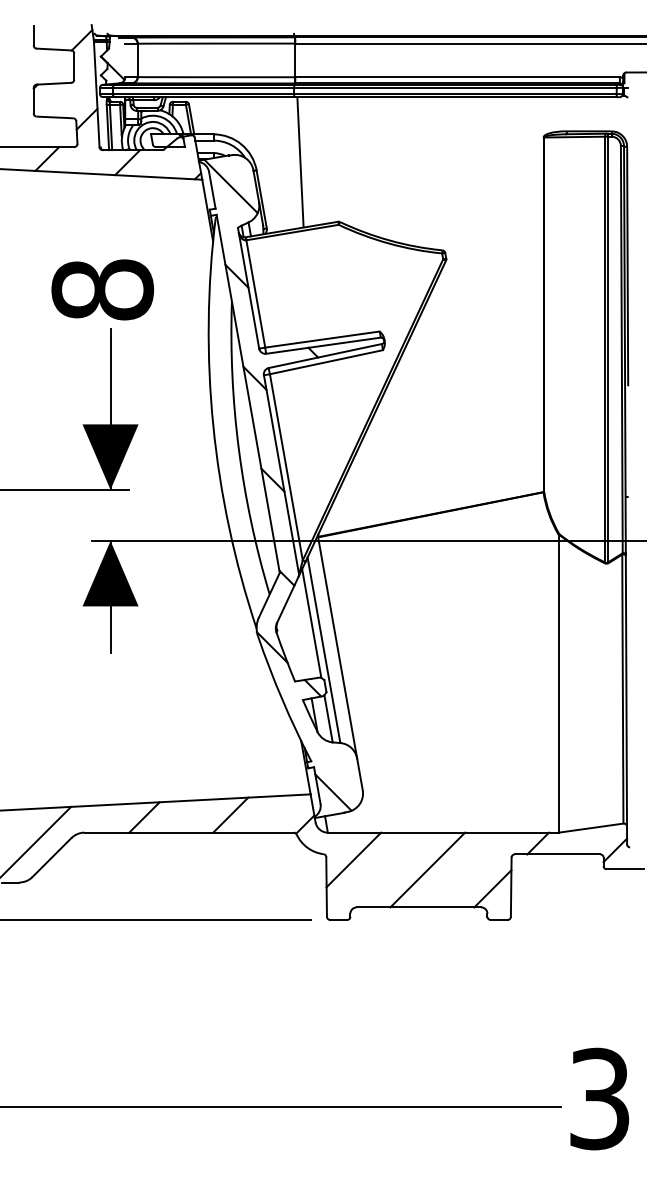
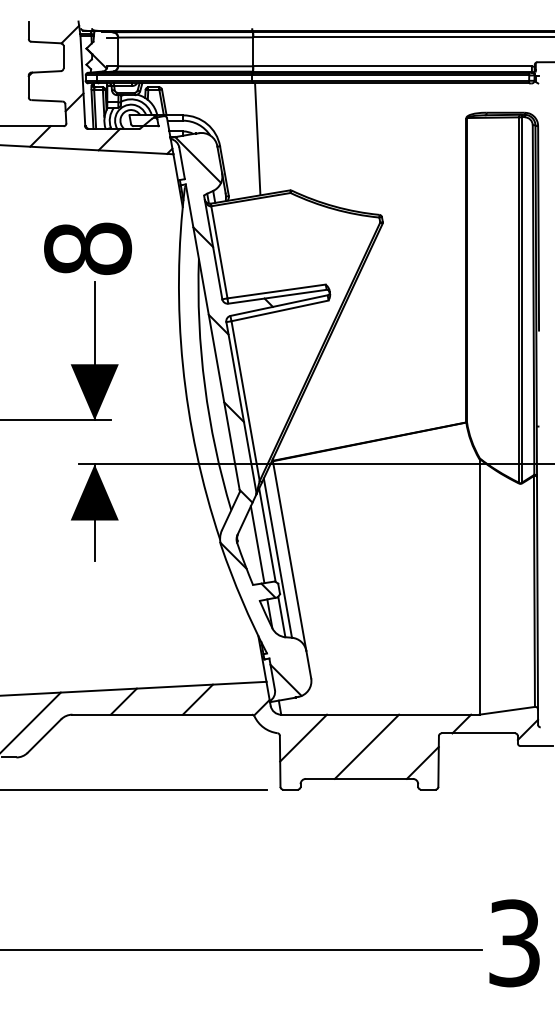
line: (300, 634) -> (257, 544), added

